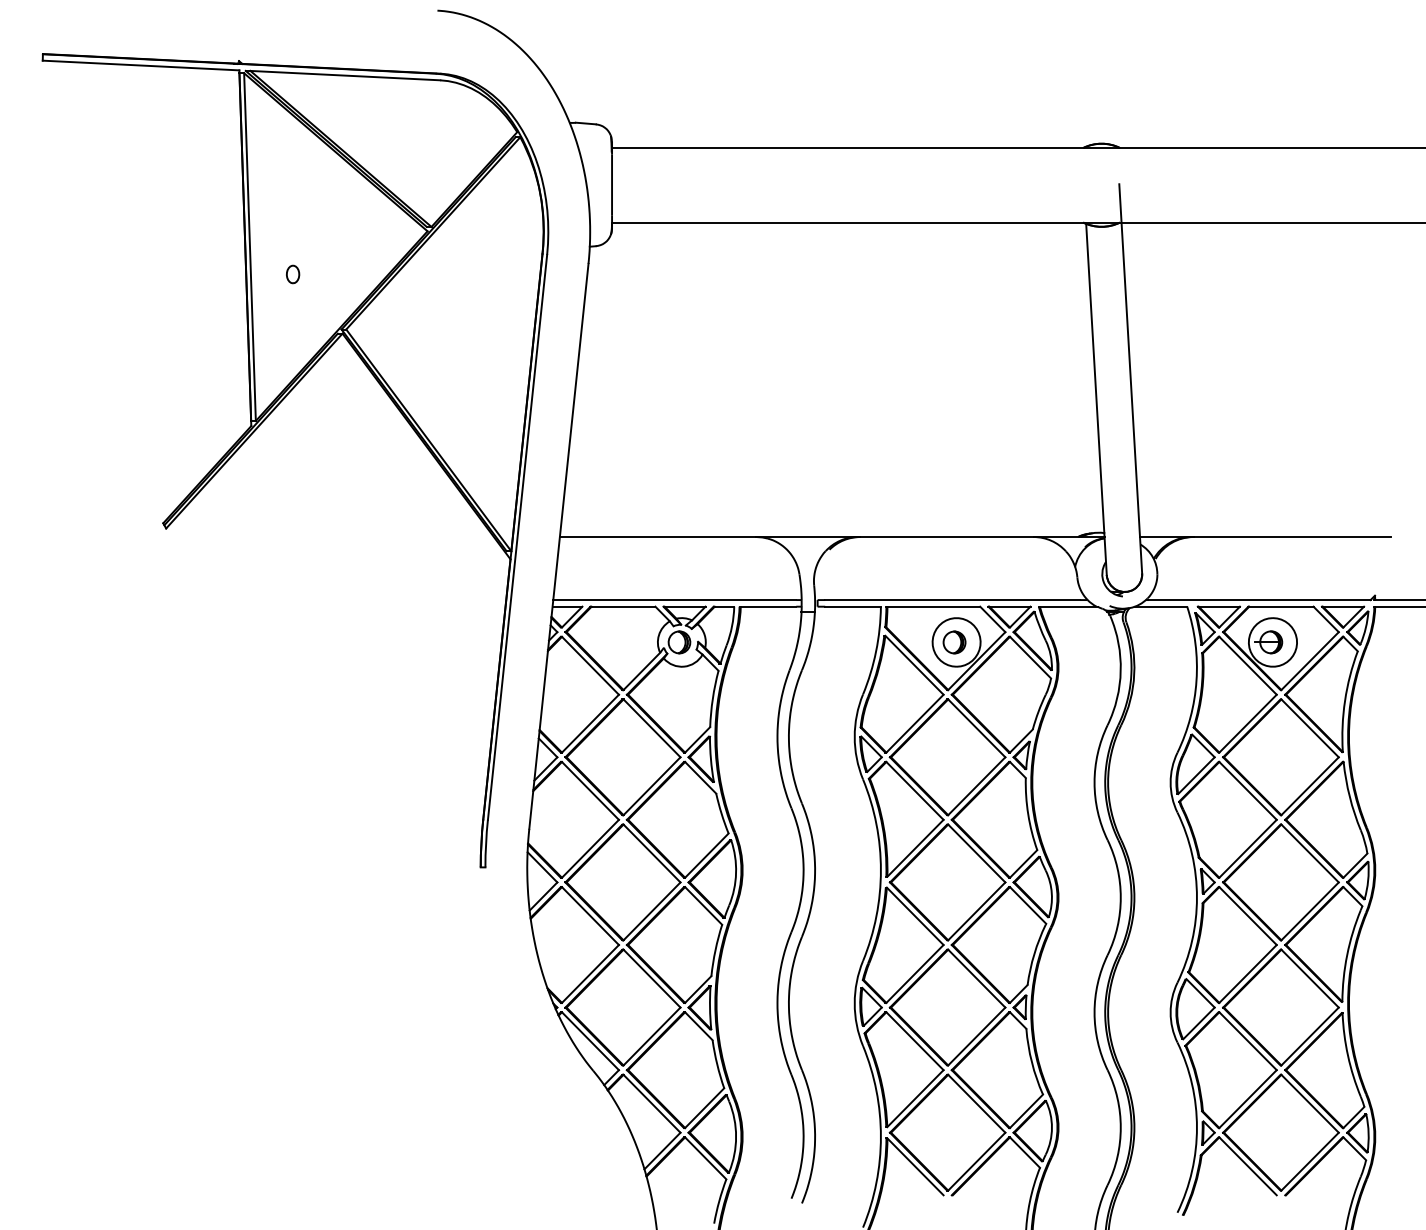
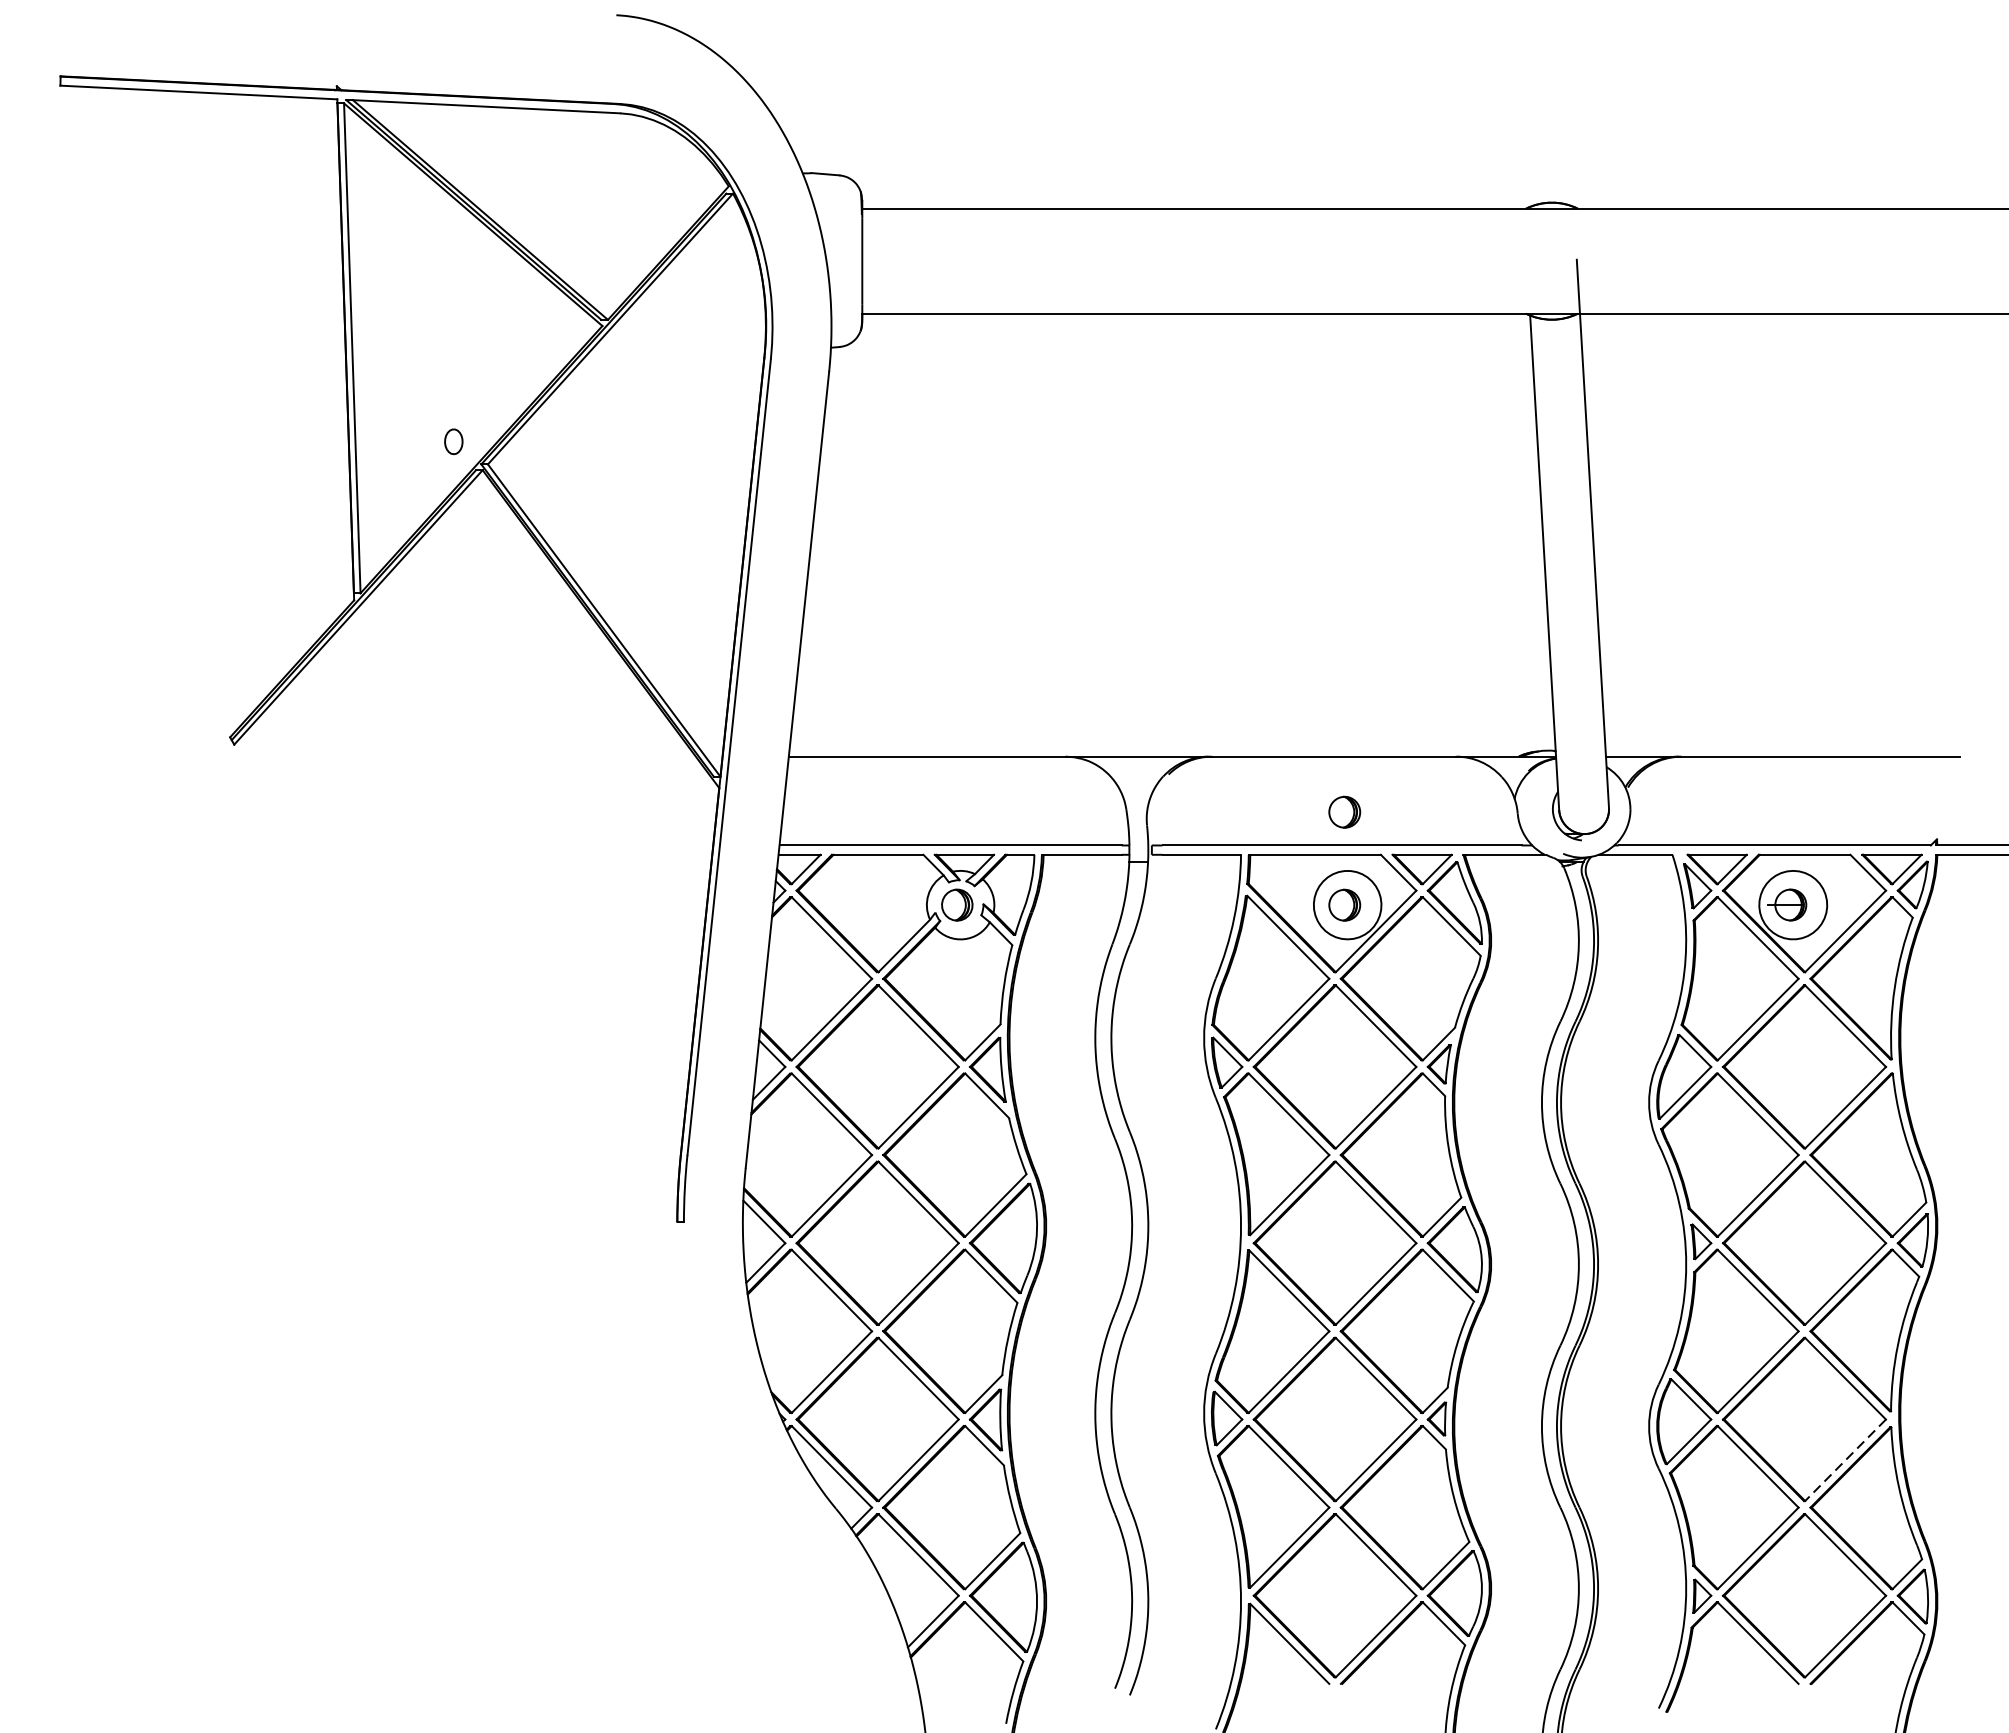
part: (293, 274) -> (454, 441), moved
part: (954, 576) -> (1344, 812), added
line: (1310, 1036) -> (1846, 1460), solid -> dashed

